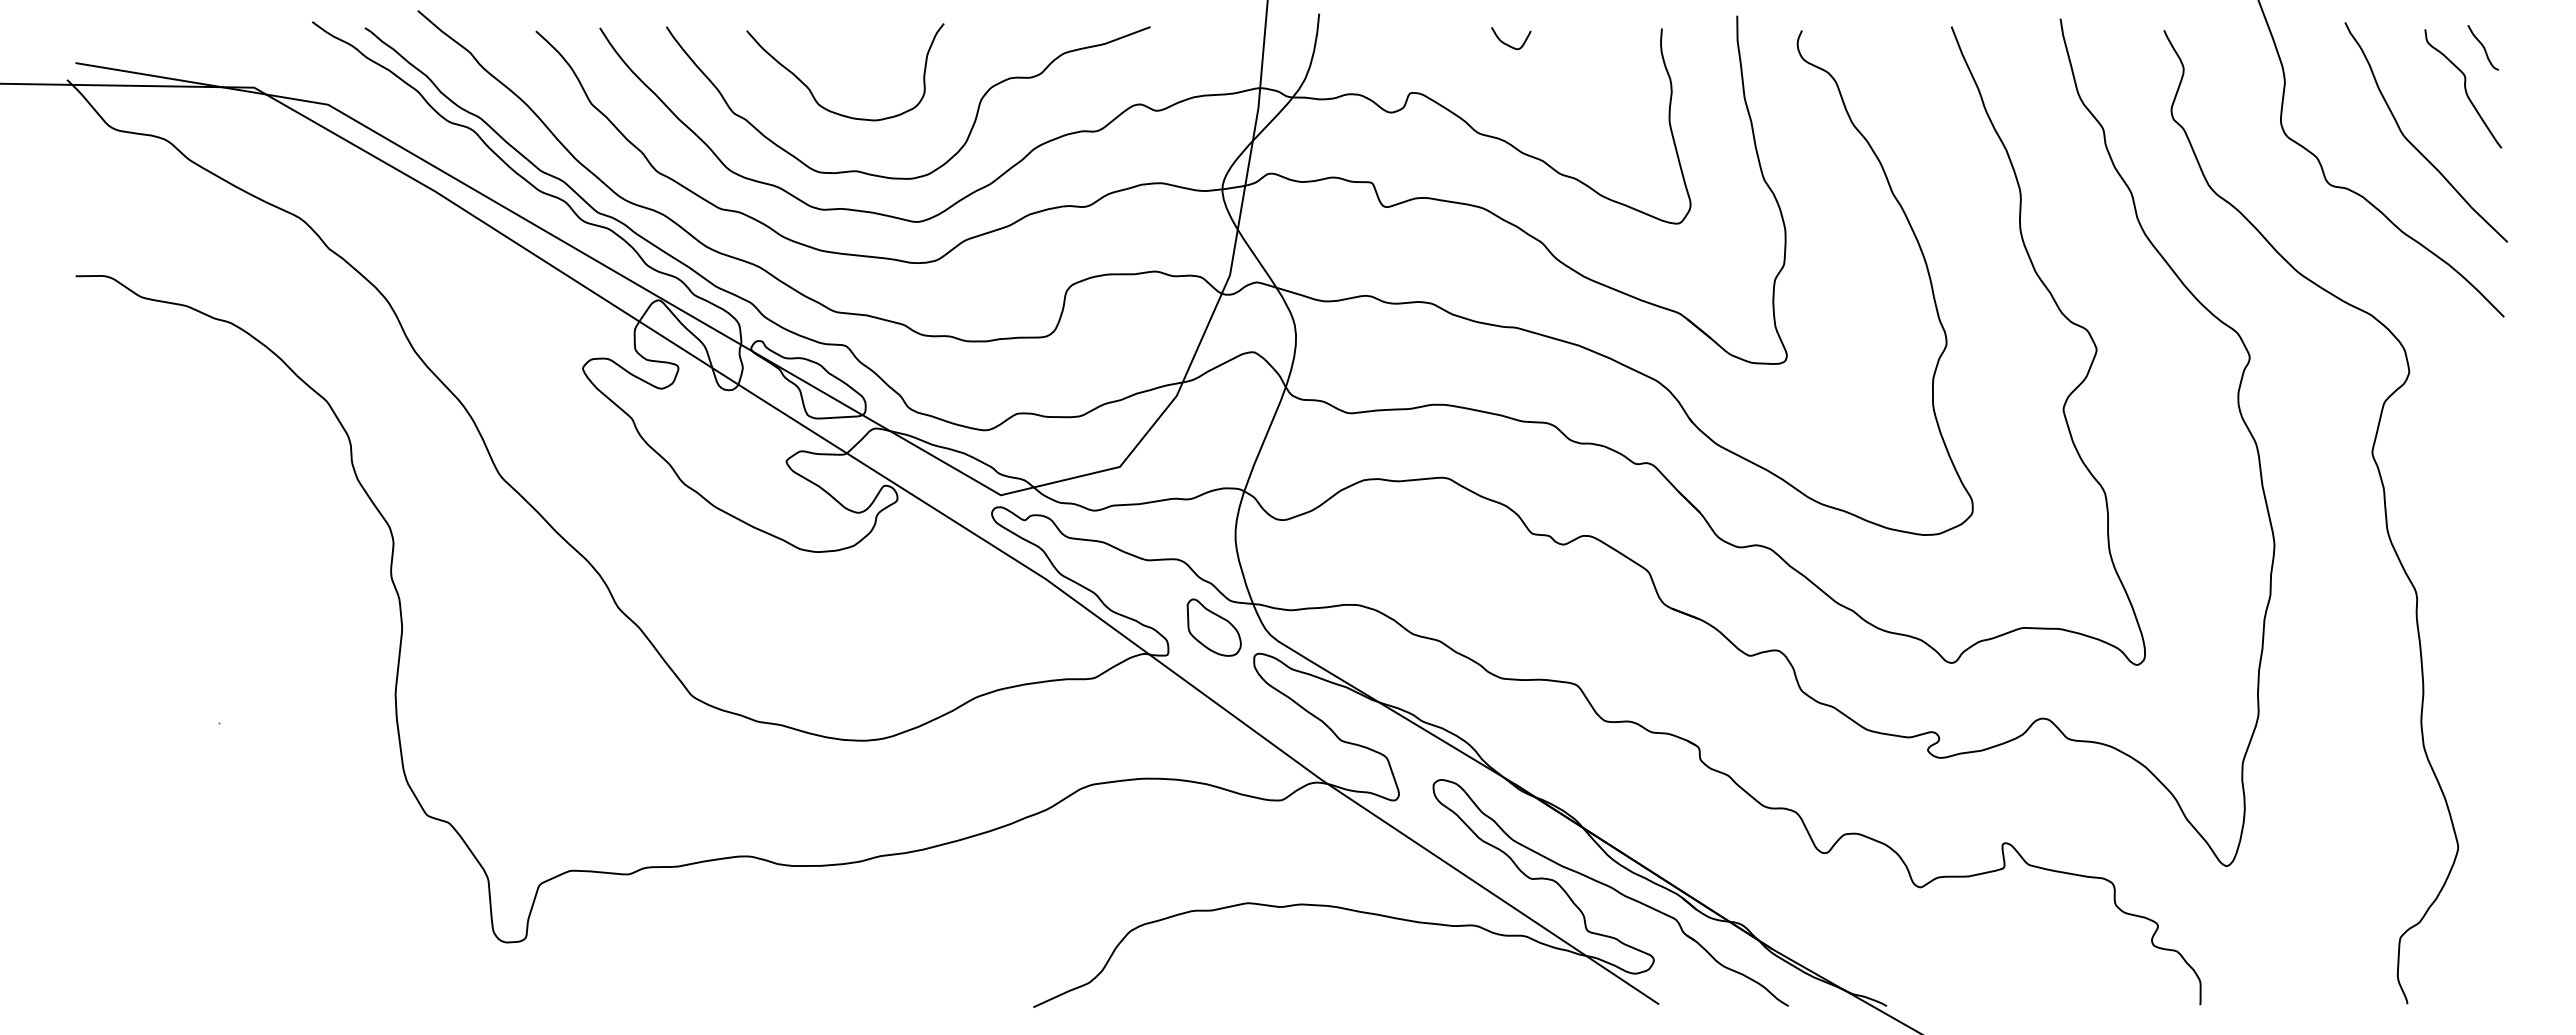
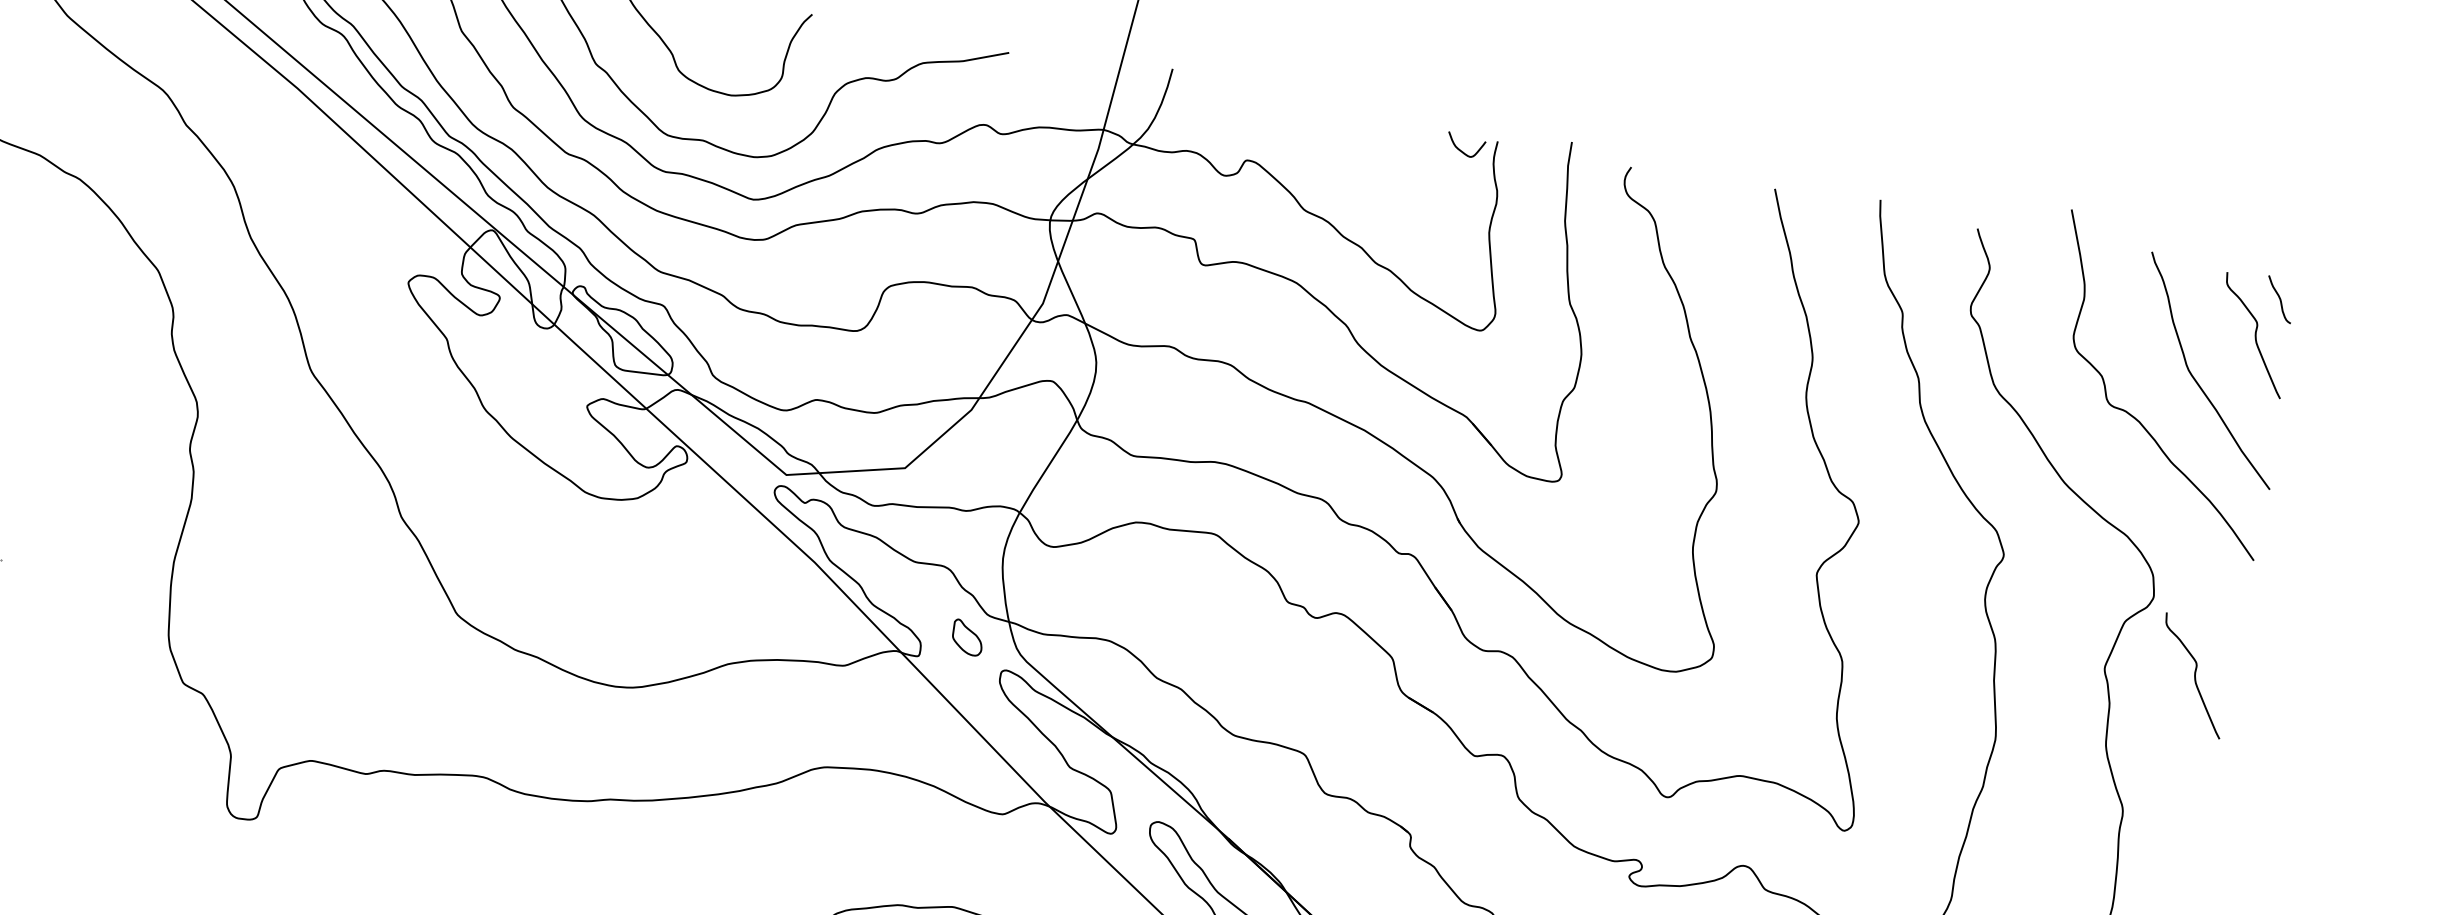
curve: (1508, 44) -> (1462, 150), moved
curve: (2464, 444) -> (2194, 675), added
part: (1213, 627) -> (967, 637), size x0.6

